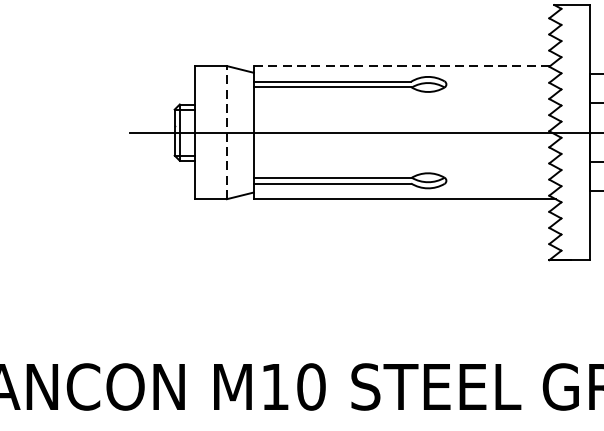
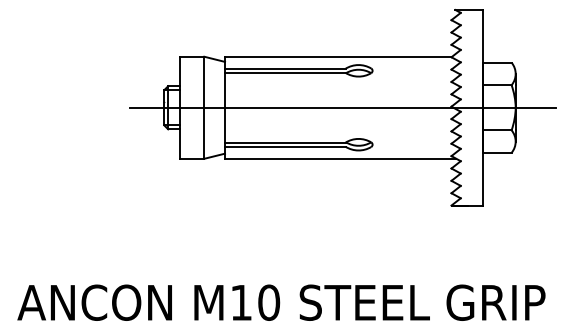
line: (401, 65) -> (338, 56), dashed -> solid
line: (227, 132) -> (204, 107), dashed -> solid

